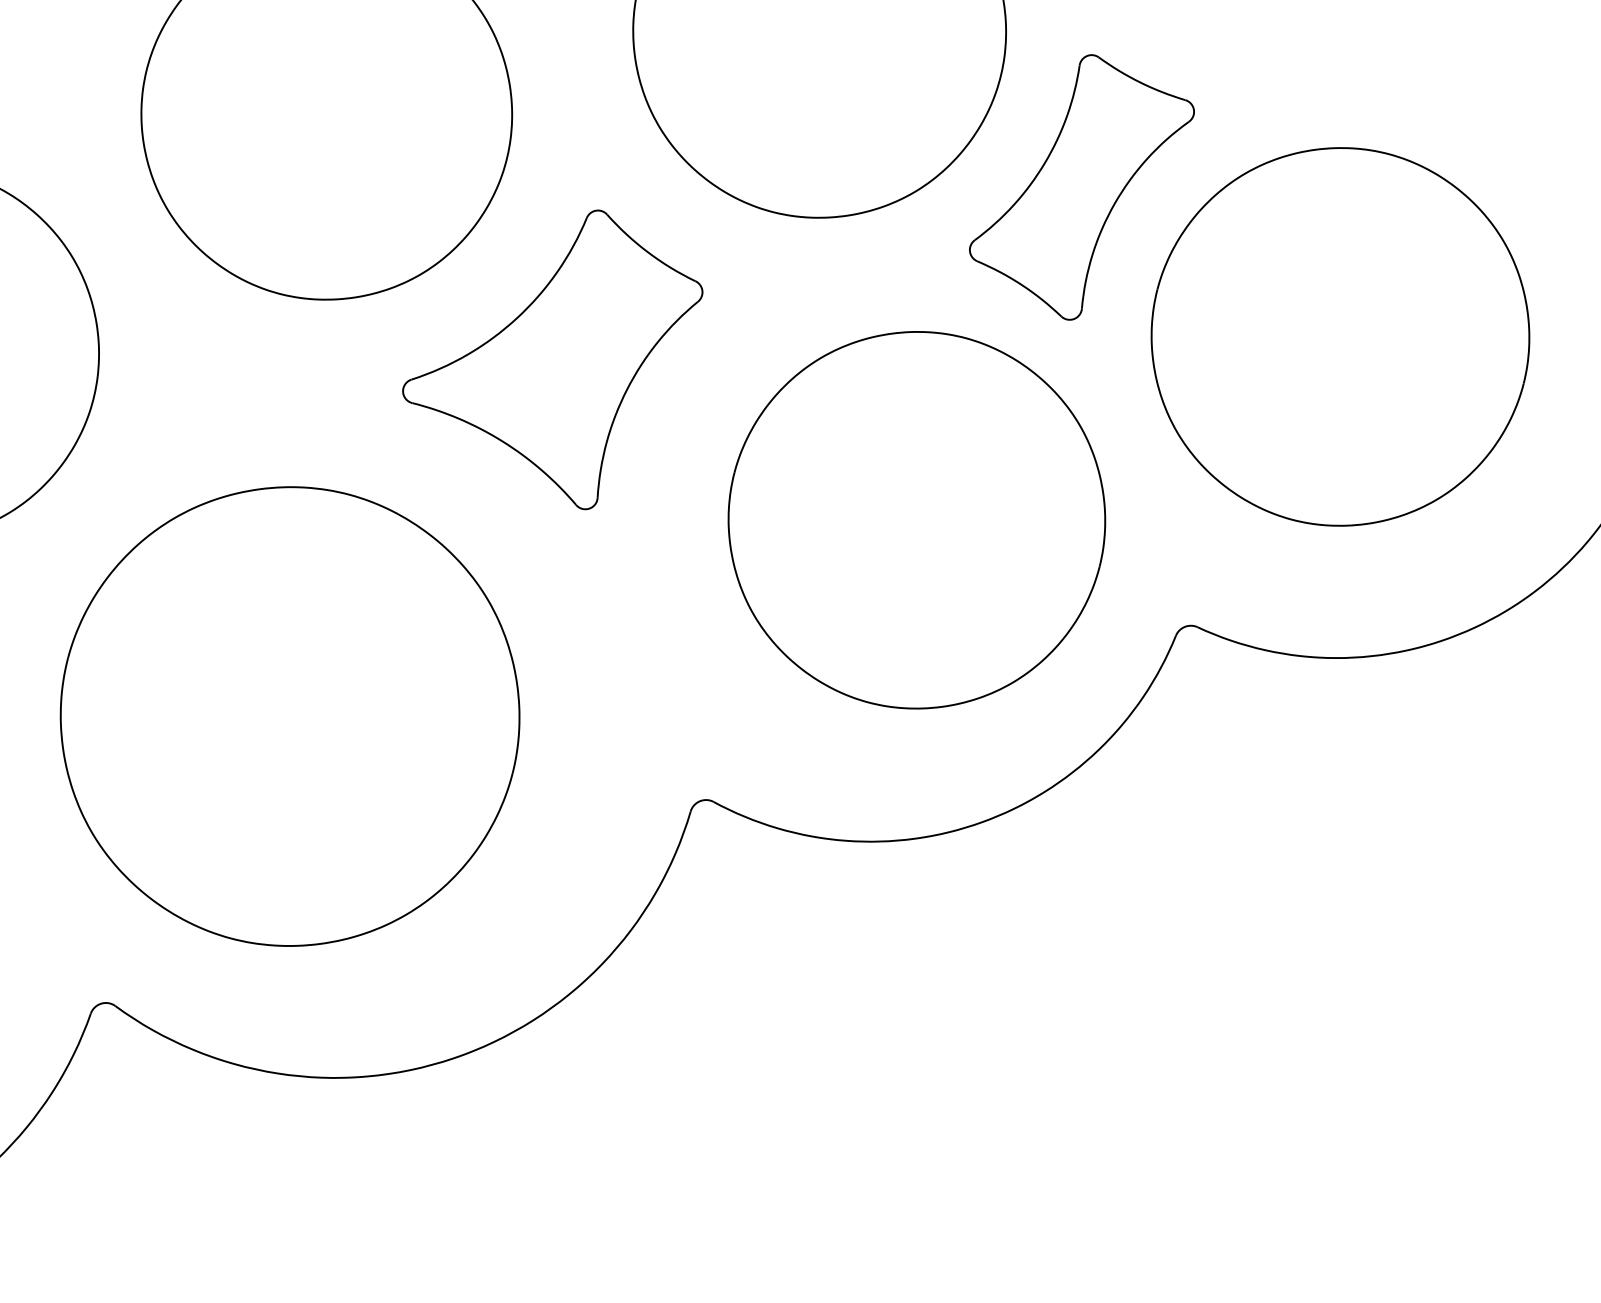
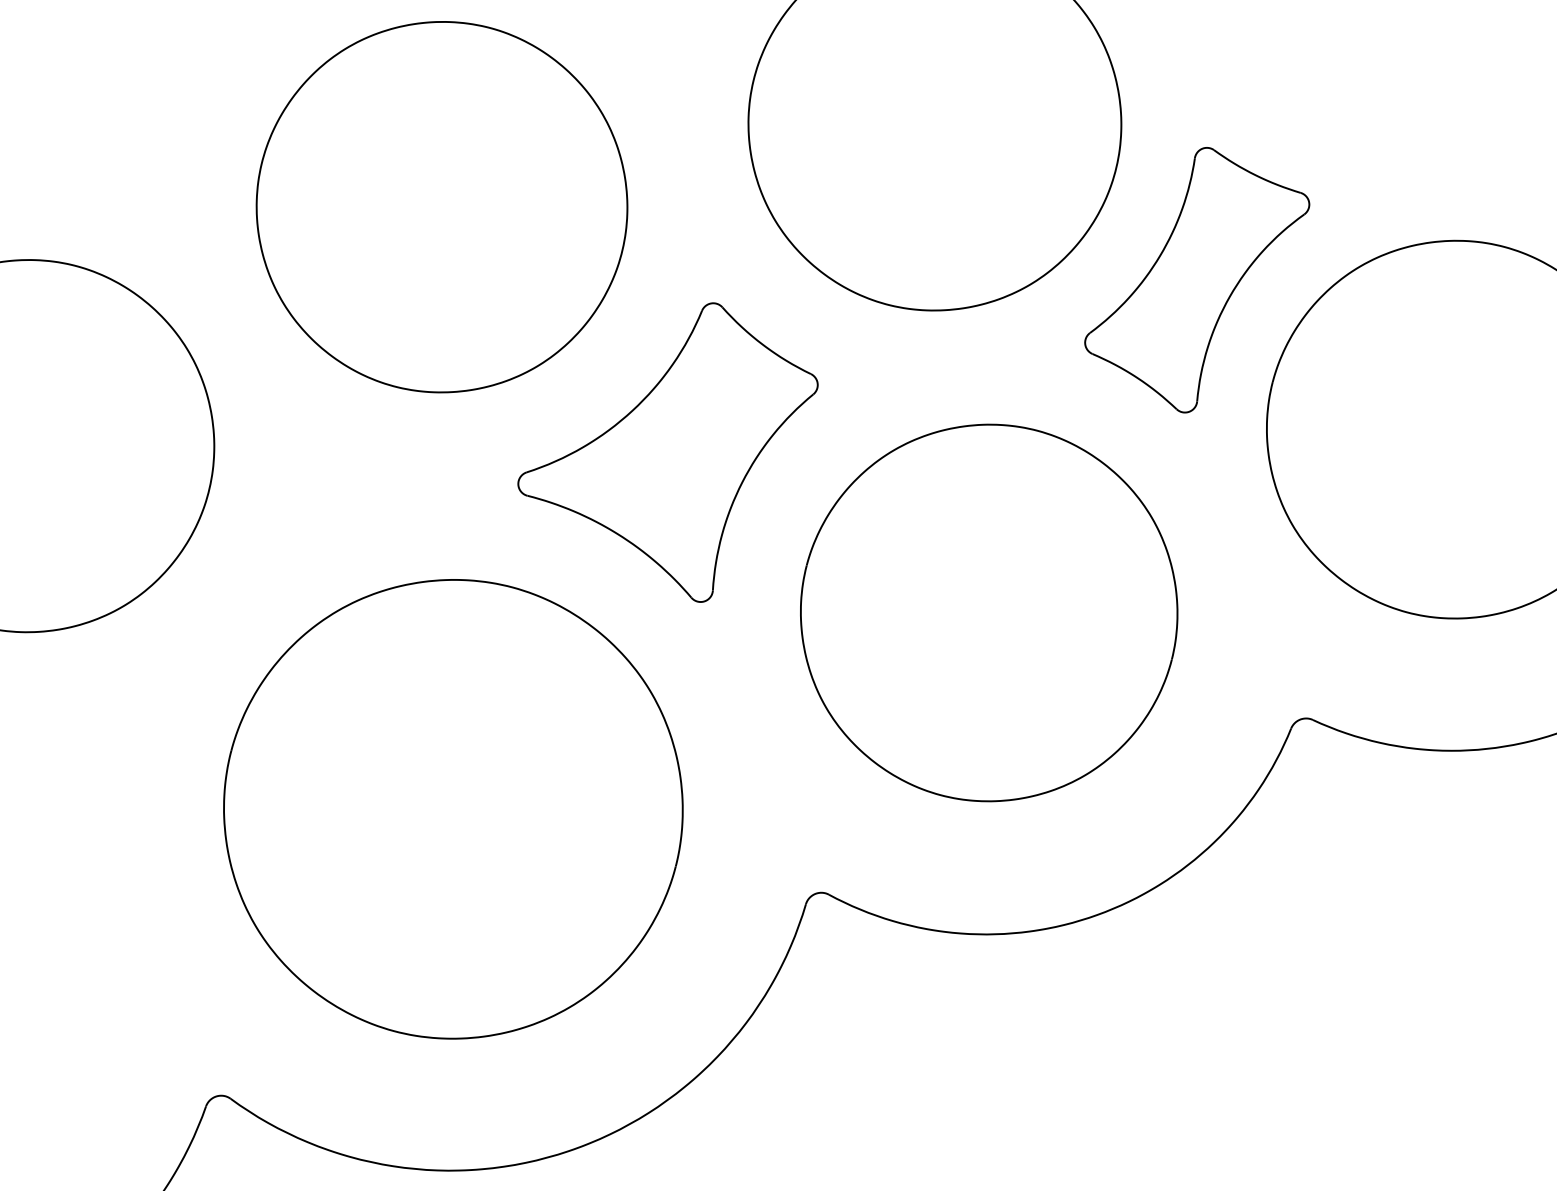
part: (916, 520) -> (988, 613), moved
part: (289, 716) -> (452, 809), moved

